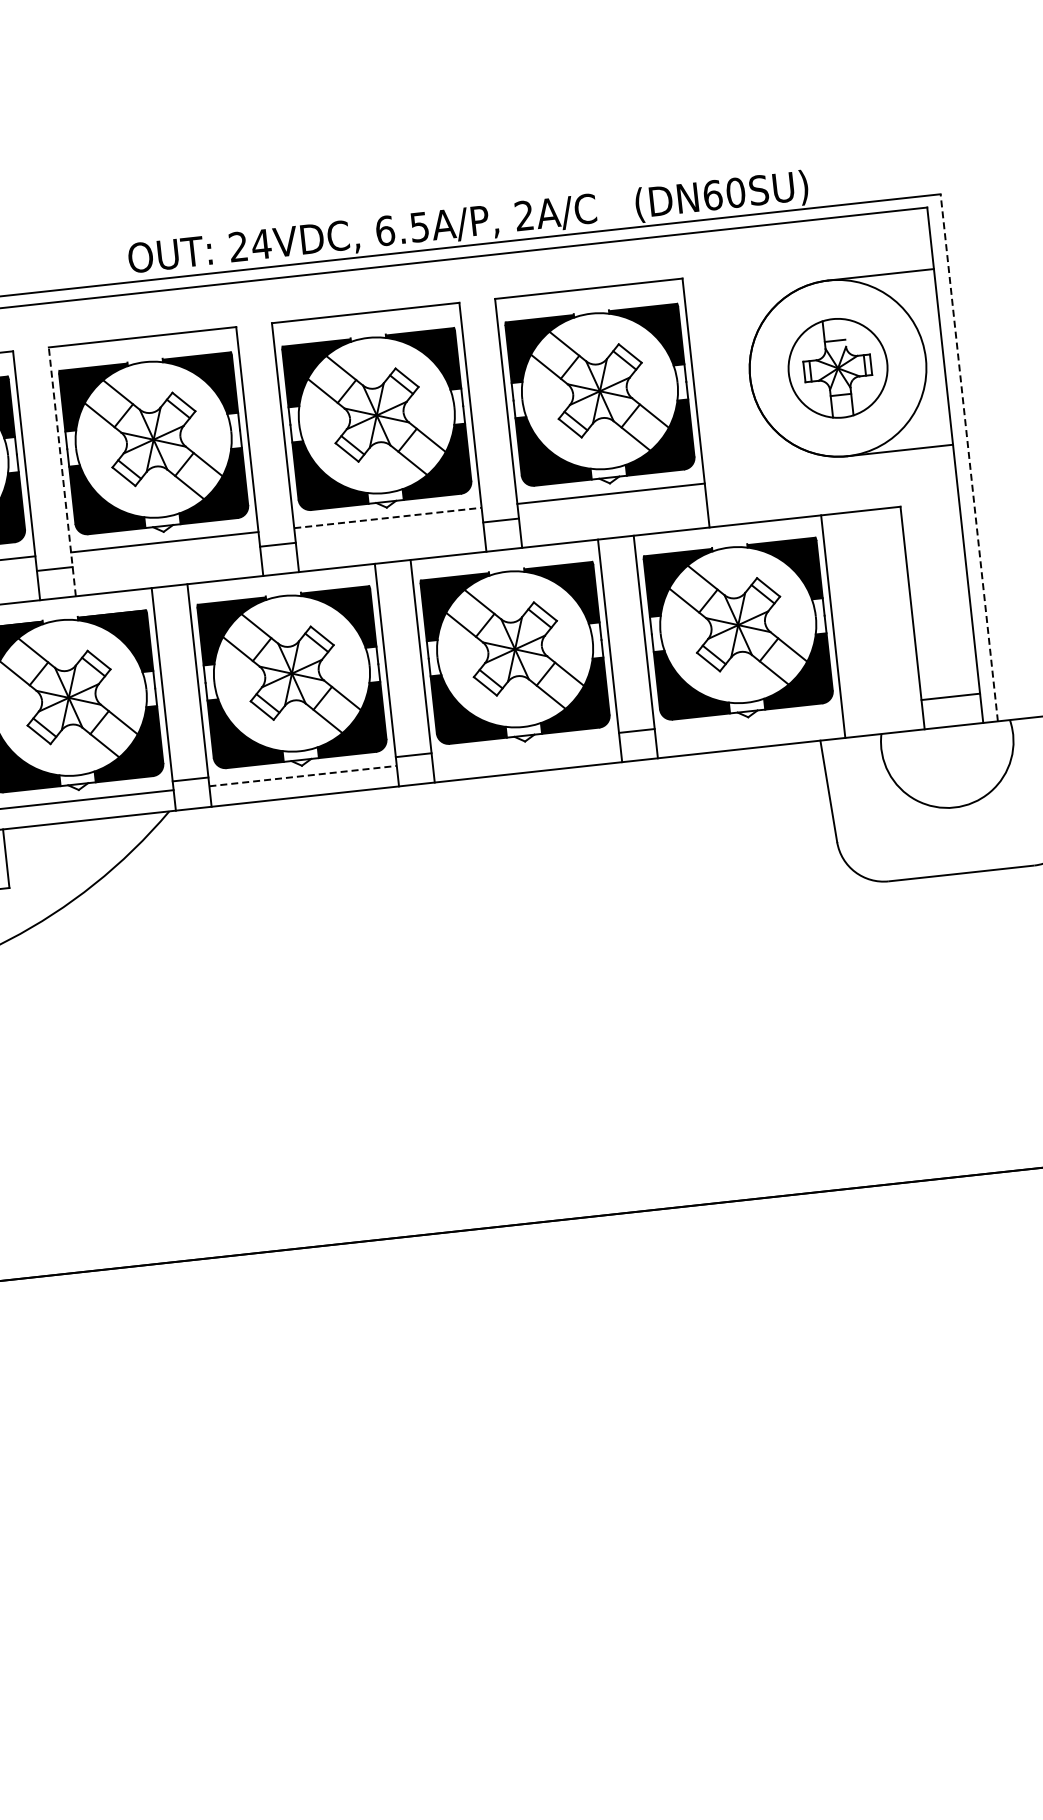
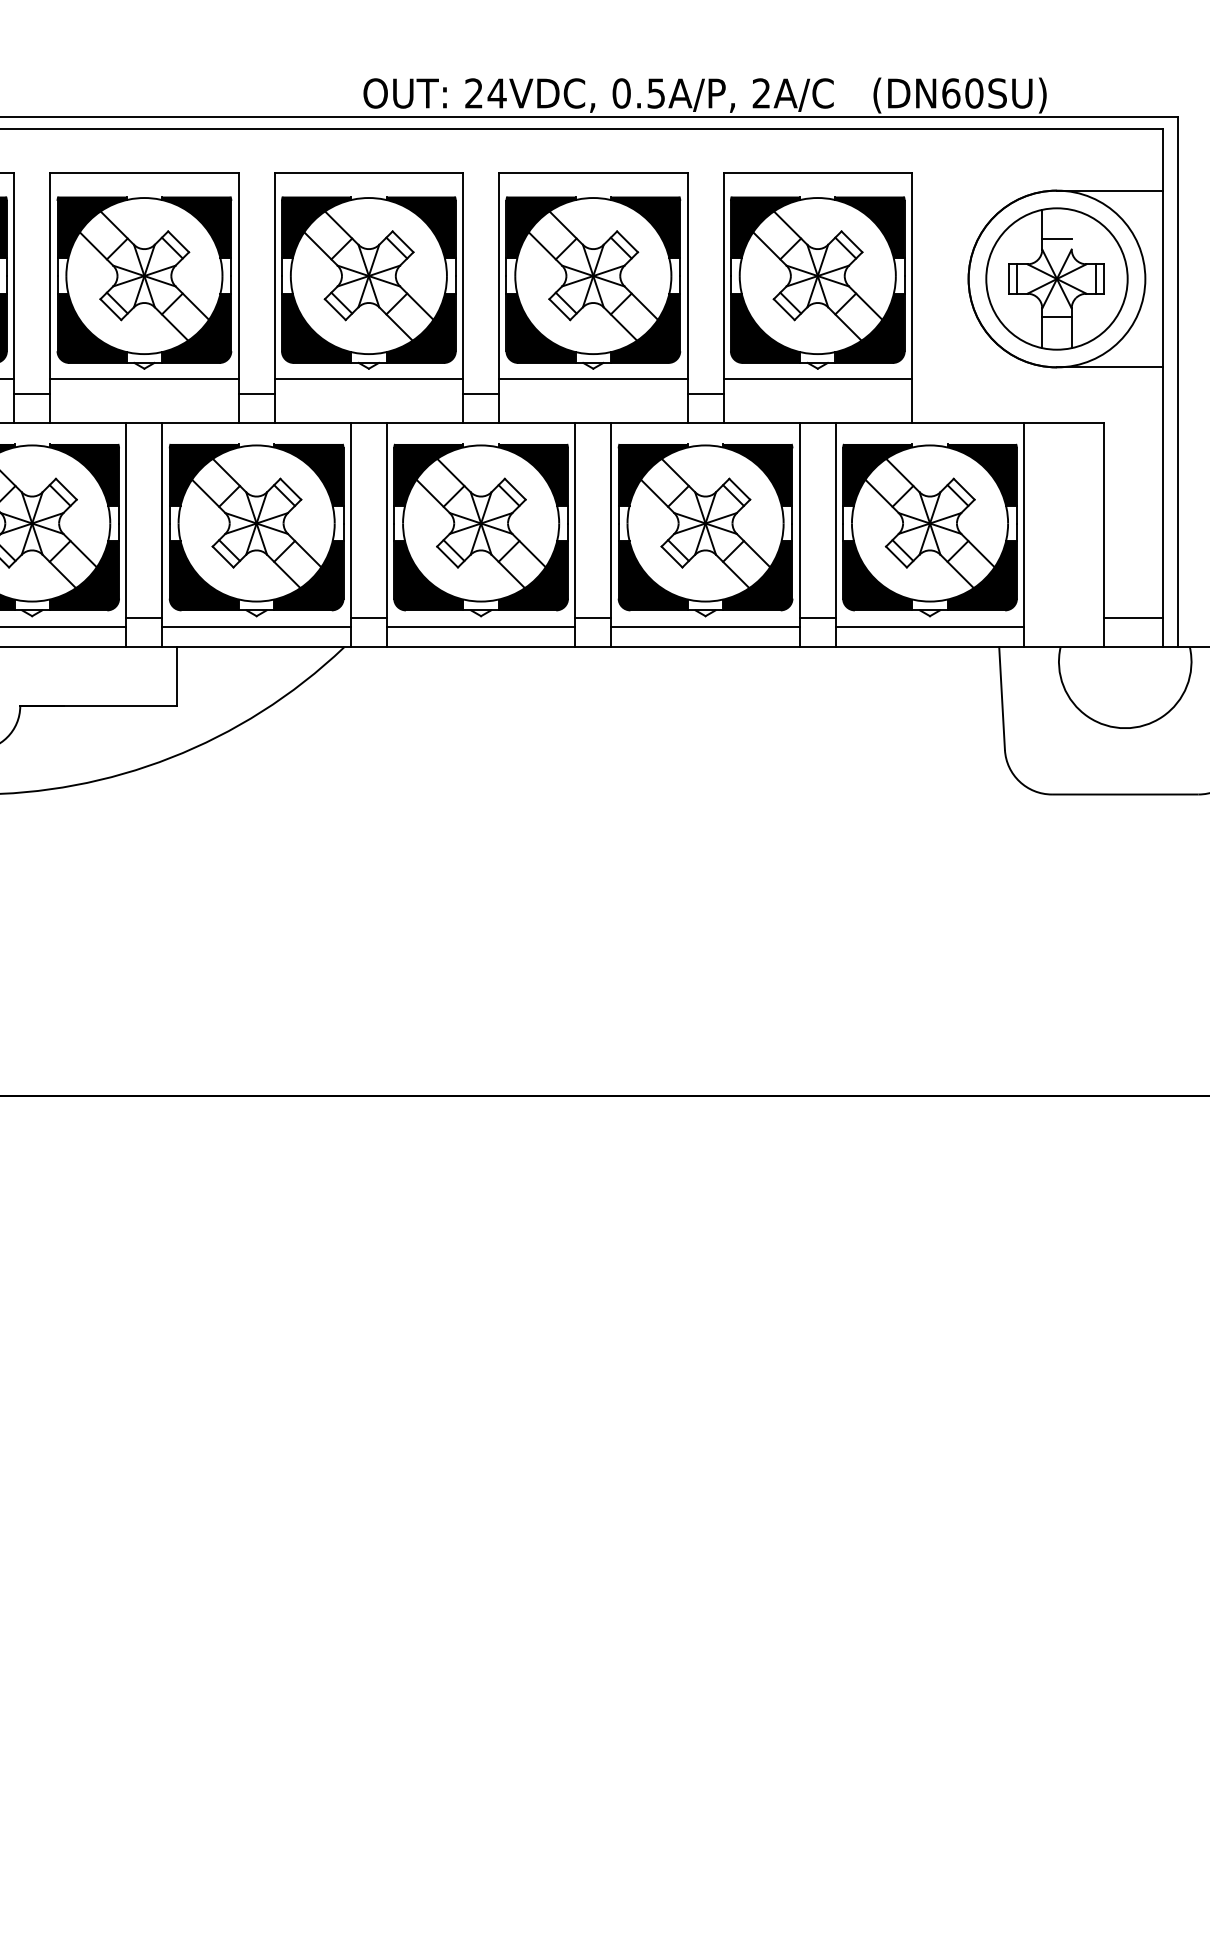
text: (385, 230) -> (621, 93), 6.5A/P, -> 0.5A/P,
part: (837, 367) -> (1056, 278), size x1.43
line: (968, 457) -> (1177, 381), dashed -> solid
line: (62, 471) -> (274, 297), dashed -> solid
line: (388, 518) -> (593, 379), dashed -> solid
line: (748, 727) -> (929, 626), added
line: (526, 751) -> (705, 626), added
line: (303, 775) -> (481, 626), dashed -> solid

